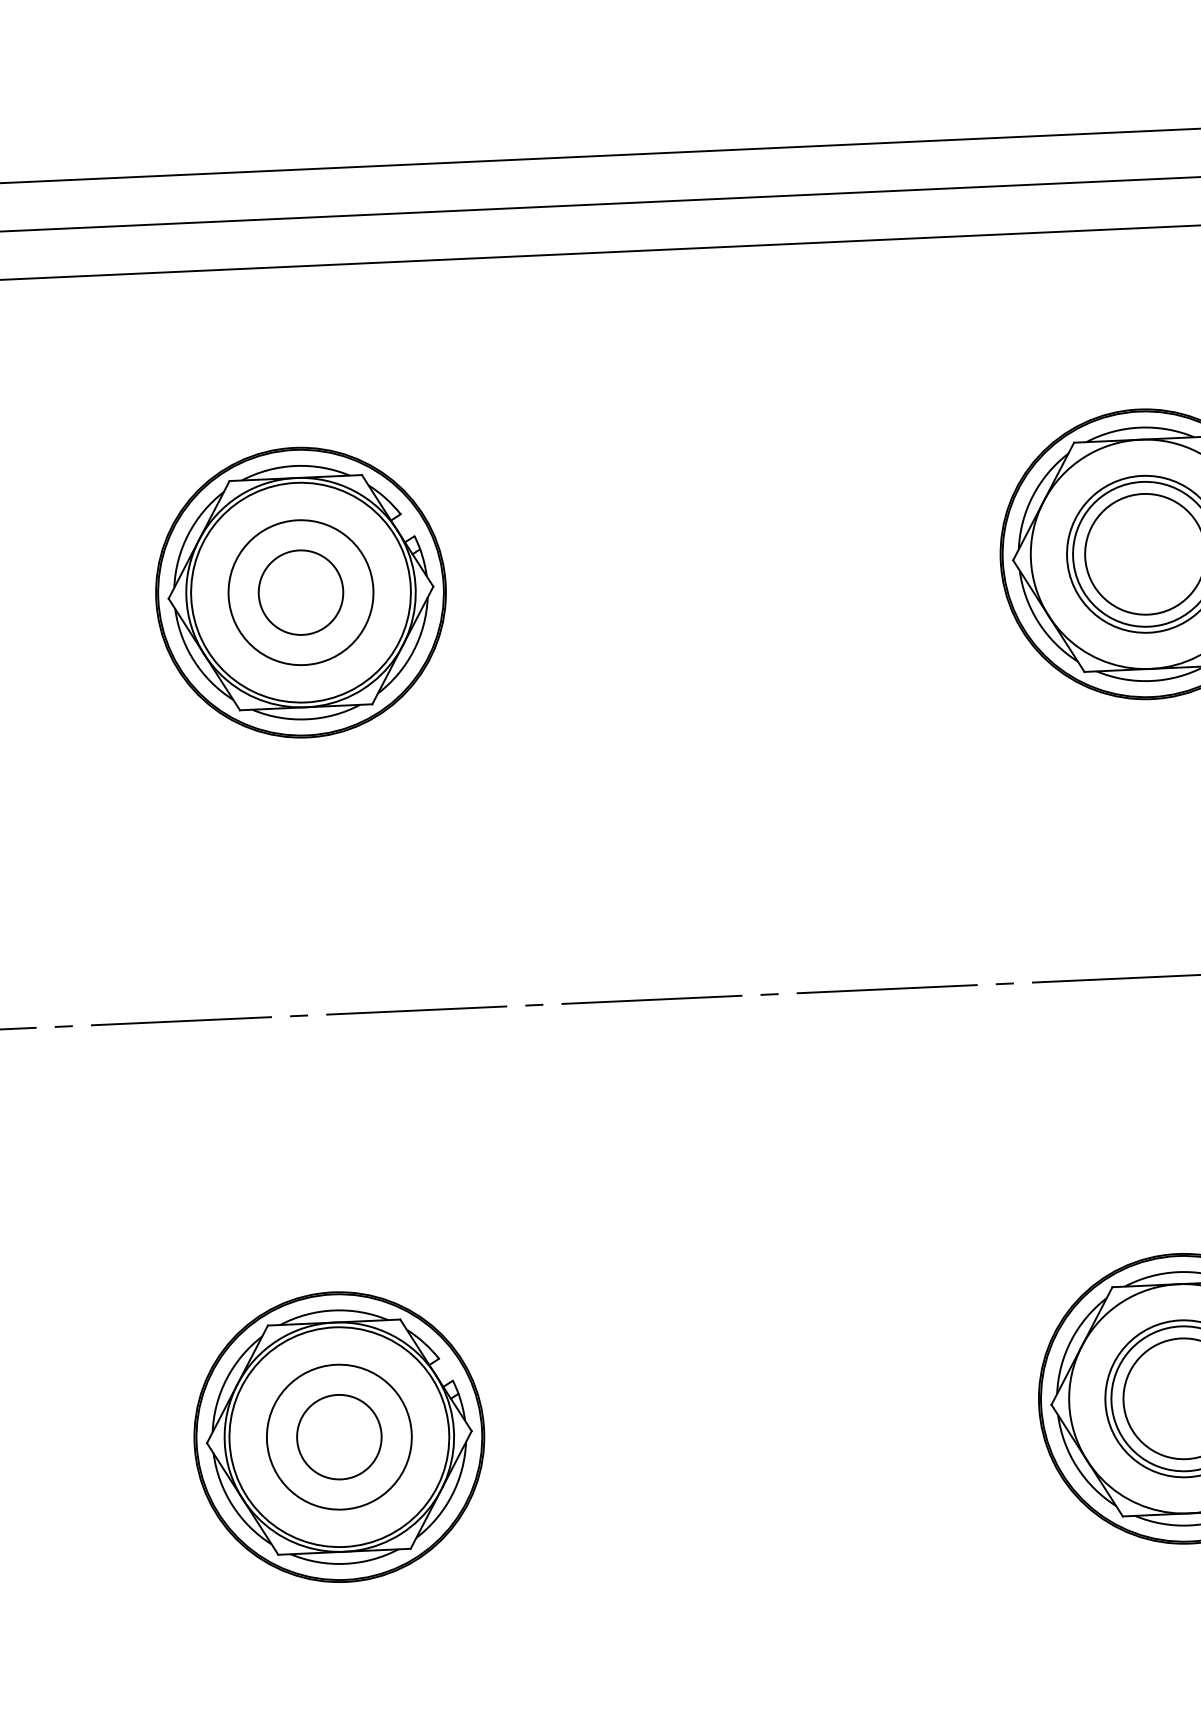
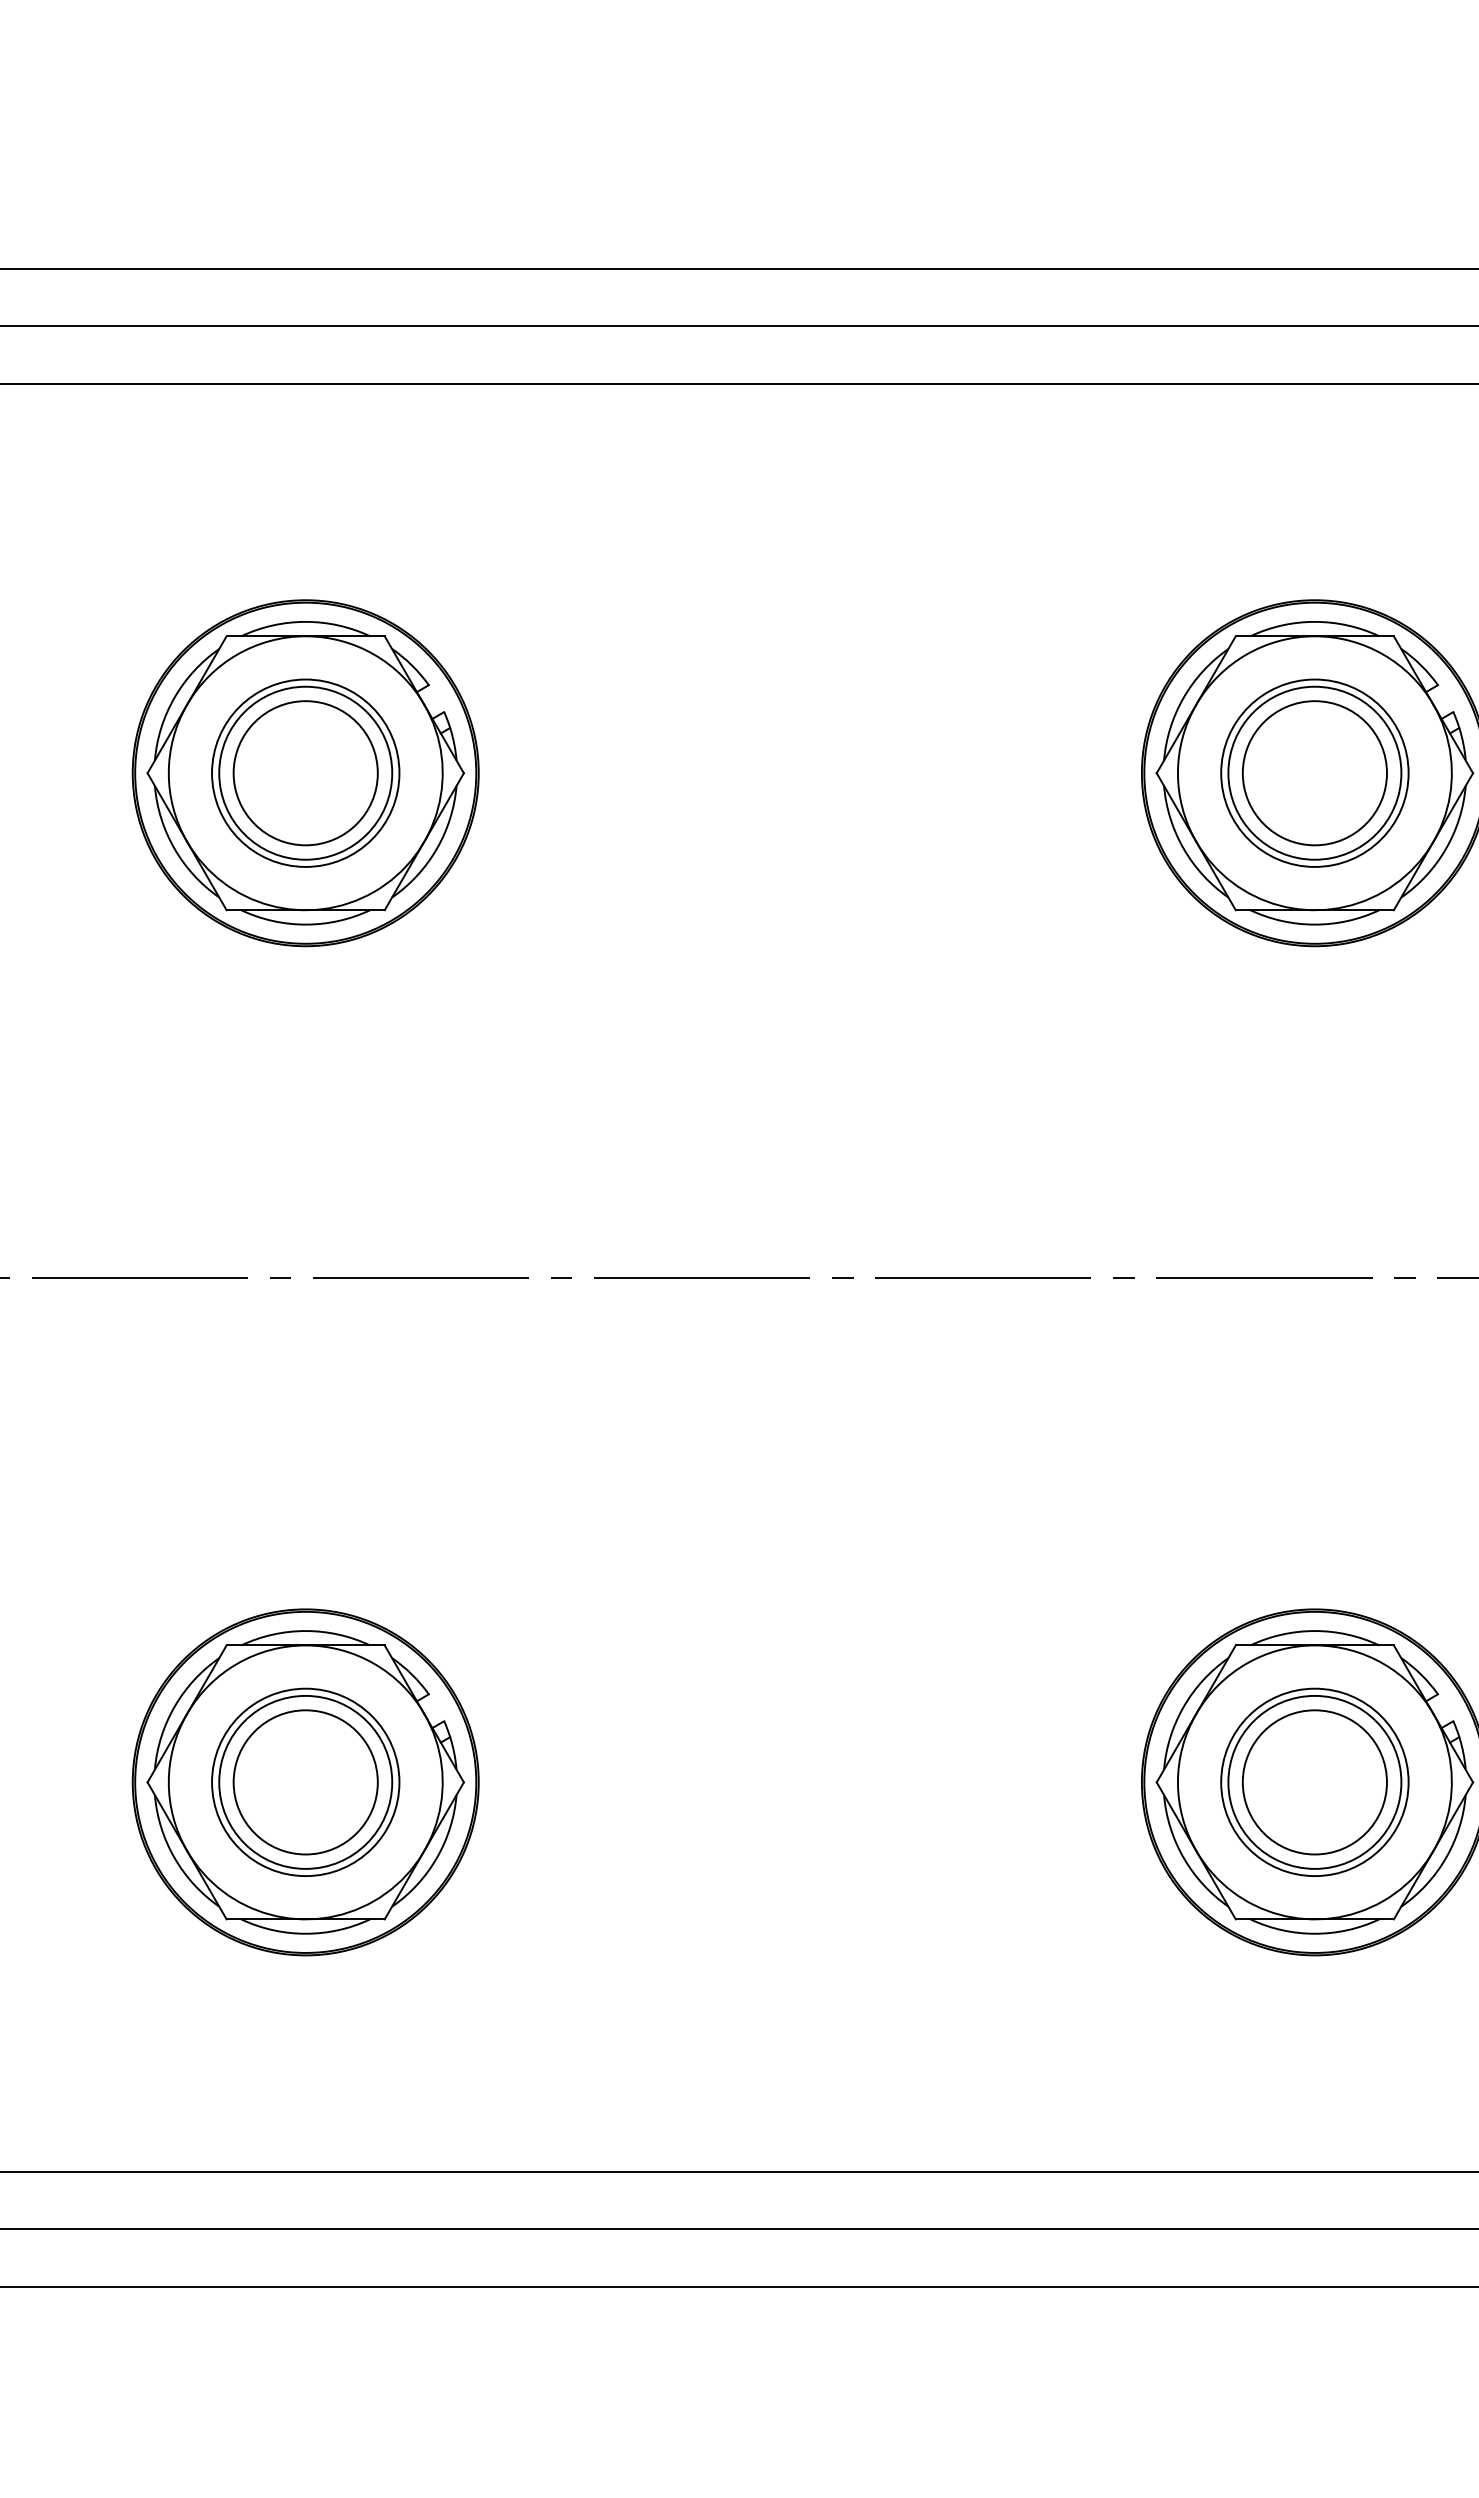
circle: (300, 592) -> (305, 772), size x0.71
circle: (300, 592) -> (305, 773), size x1.43
circle: (339, 1437) -> (305, 1782), size x0.71
circle: (339, 1437) -> (305, 1782), size x1.43

